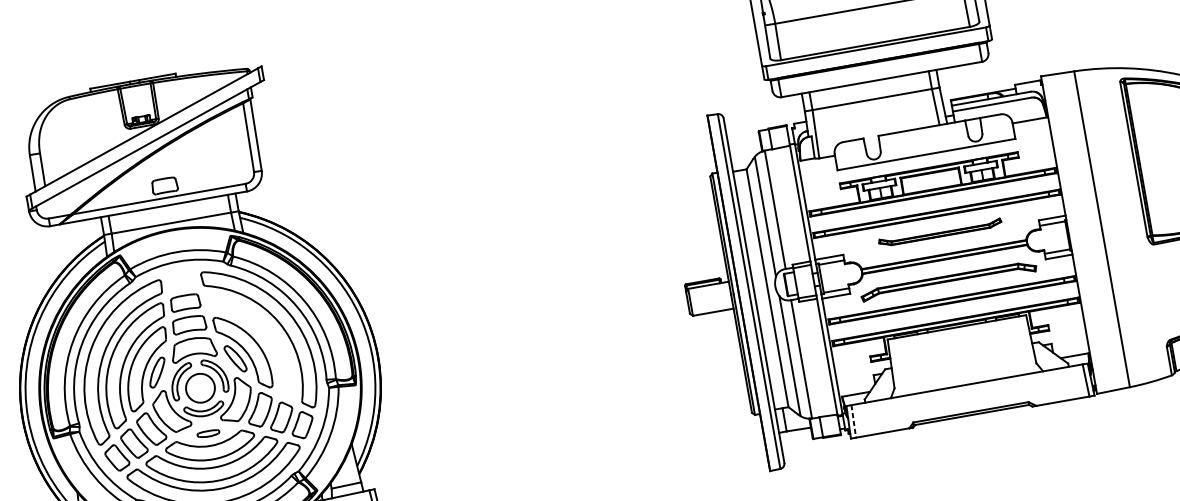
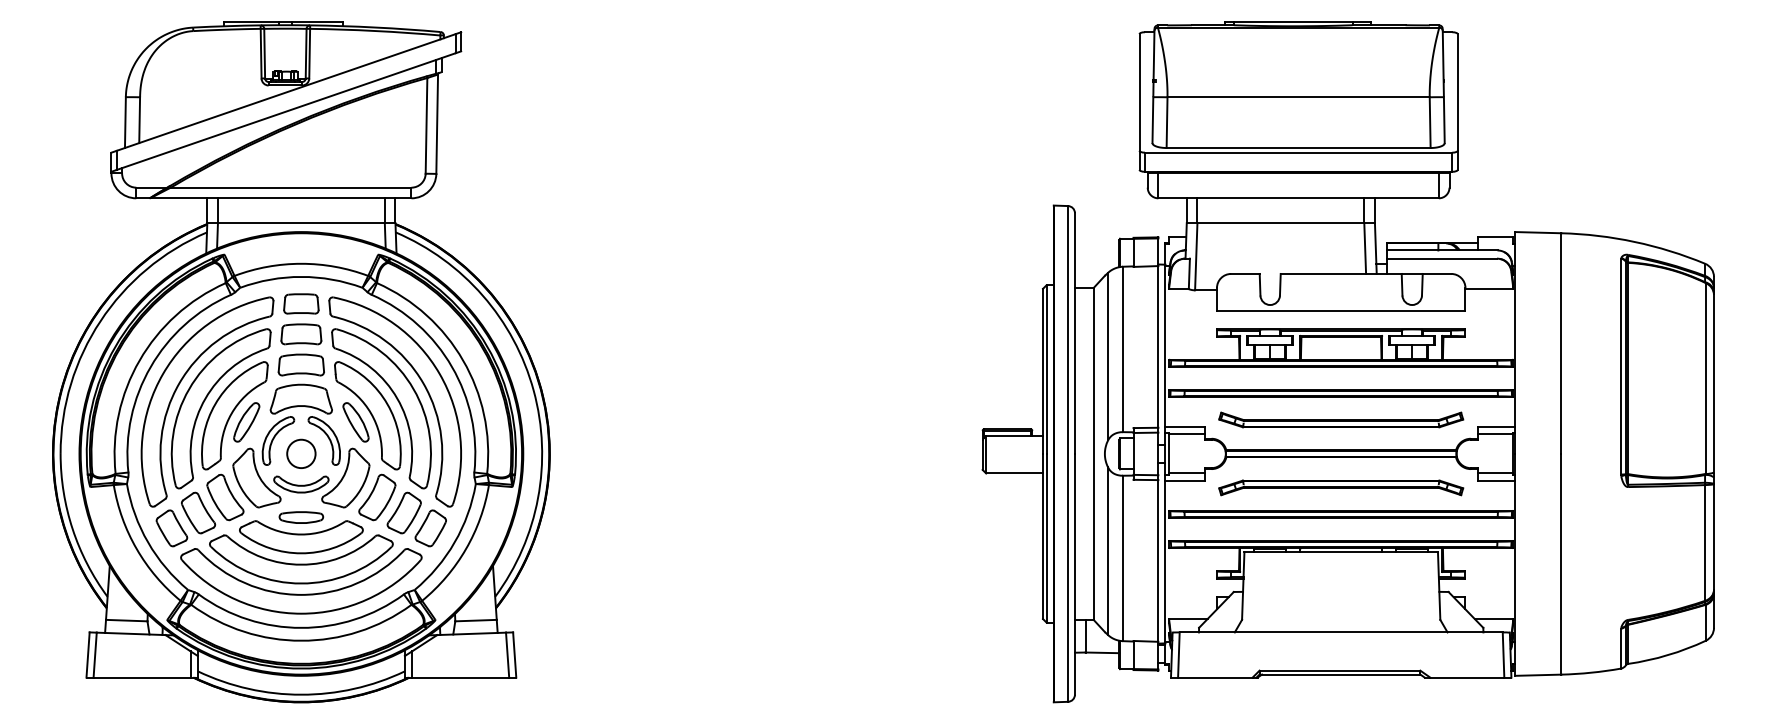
part: (164, 185) -> (301, 303), moved
part: (940, 232) -> (1341, 419), size x1.43
part: (262, 338) -> (397, 401), added
circle: (200, 387) -> (301, 453), size x0.71
line: (853, 421) -> (1178, 655), dashed -> solid
part: (208, 433) -> (301, 517), size x1.43

